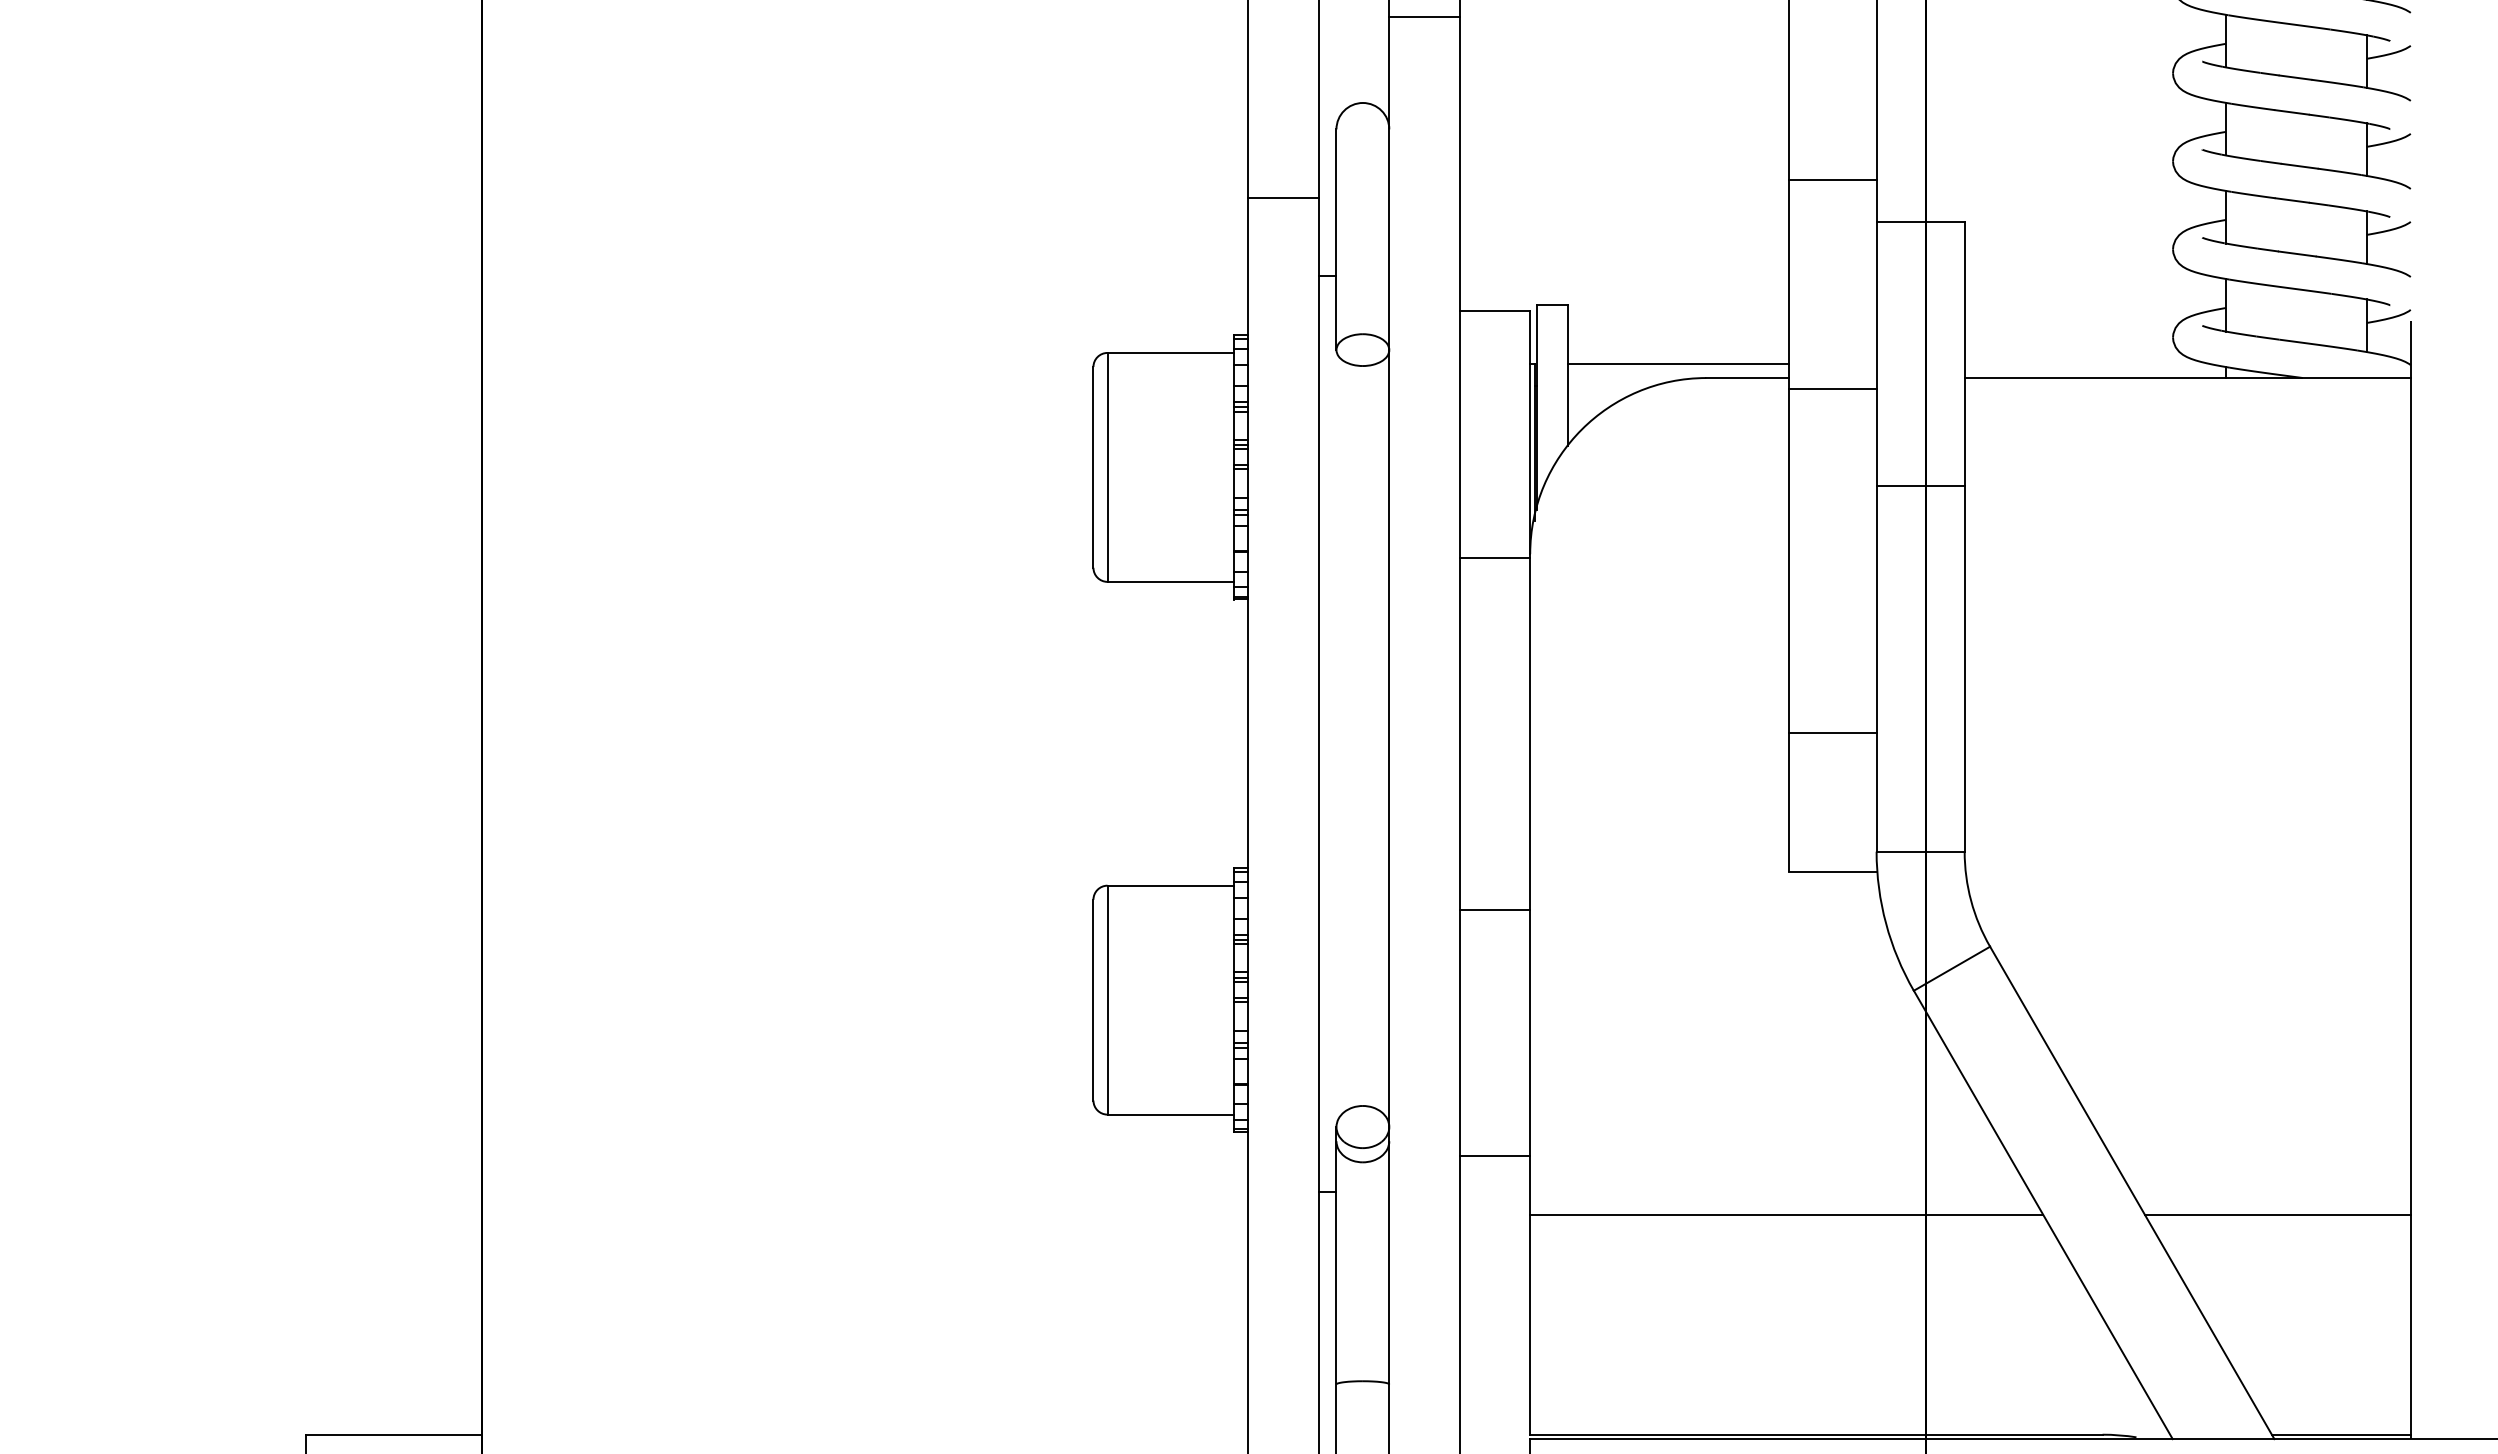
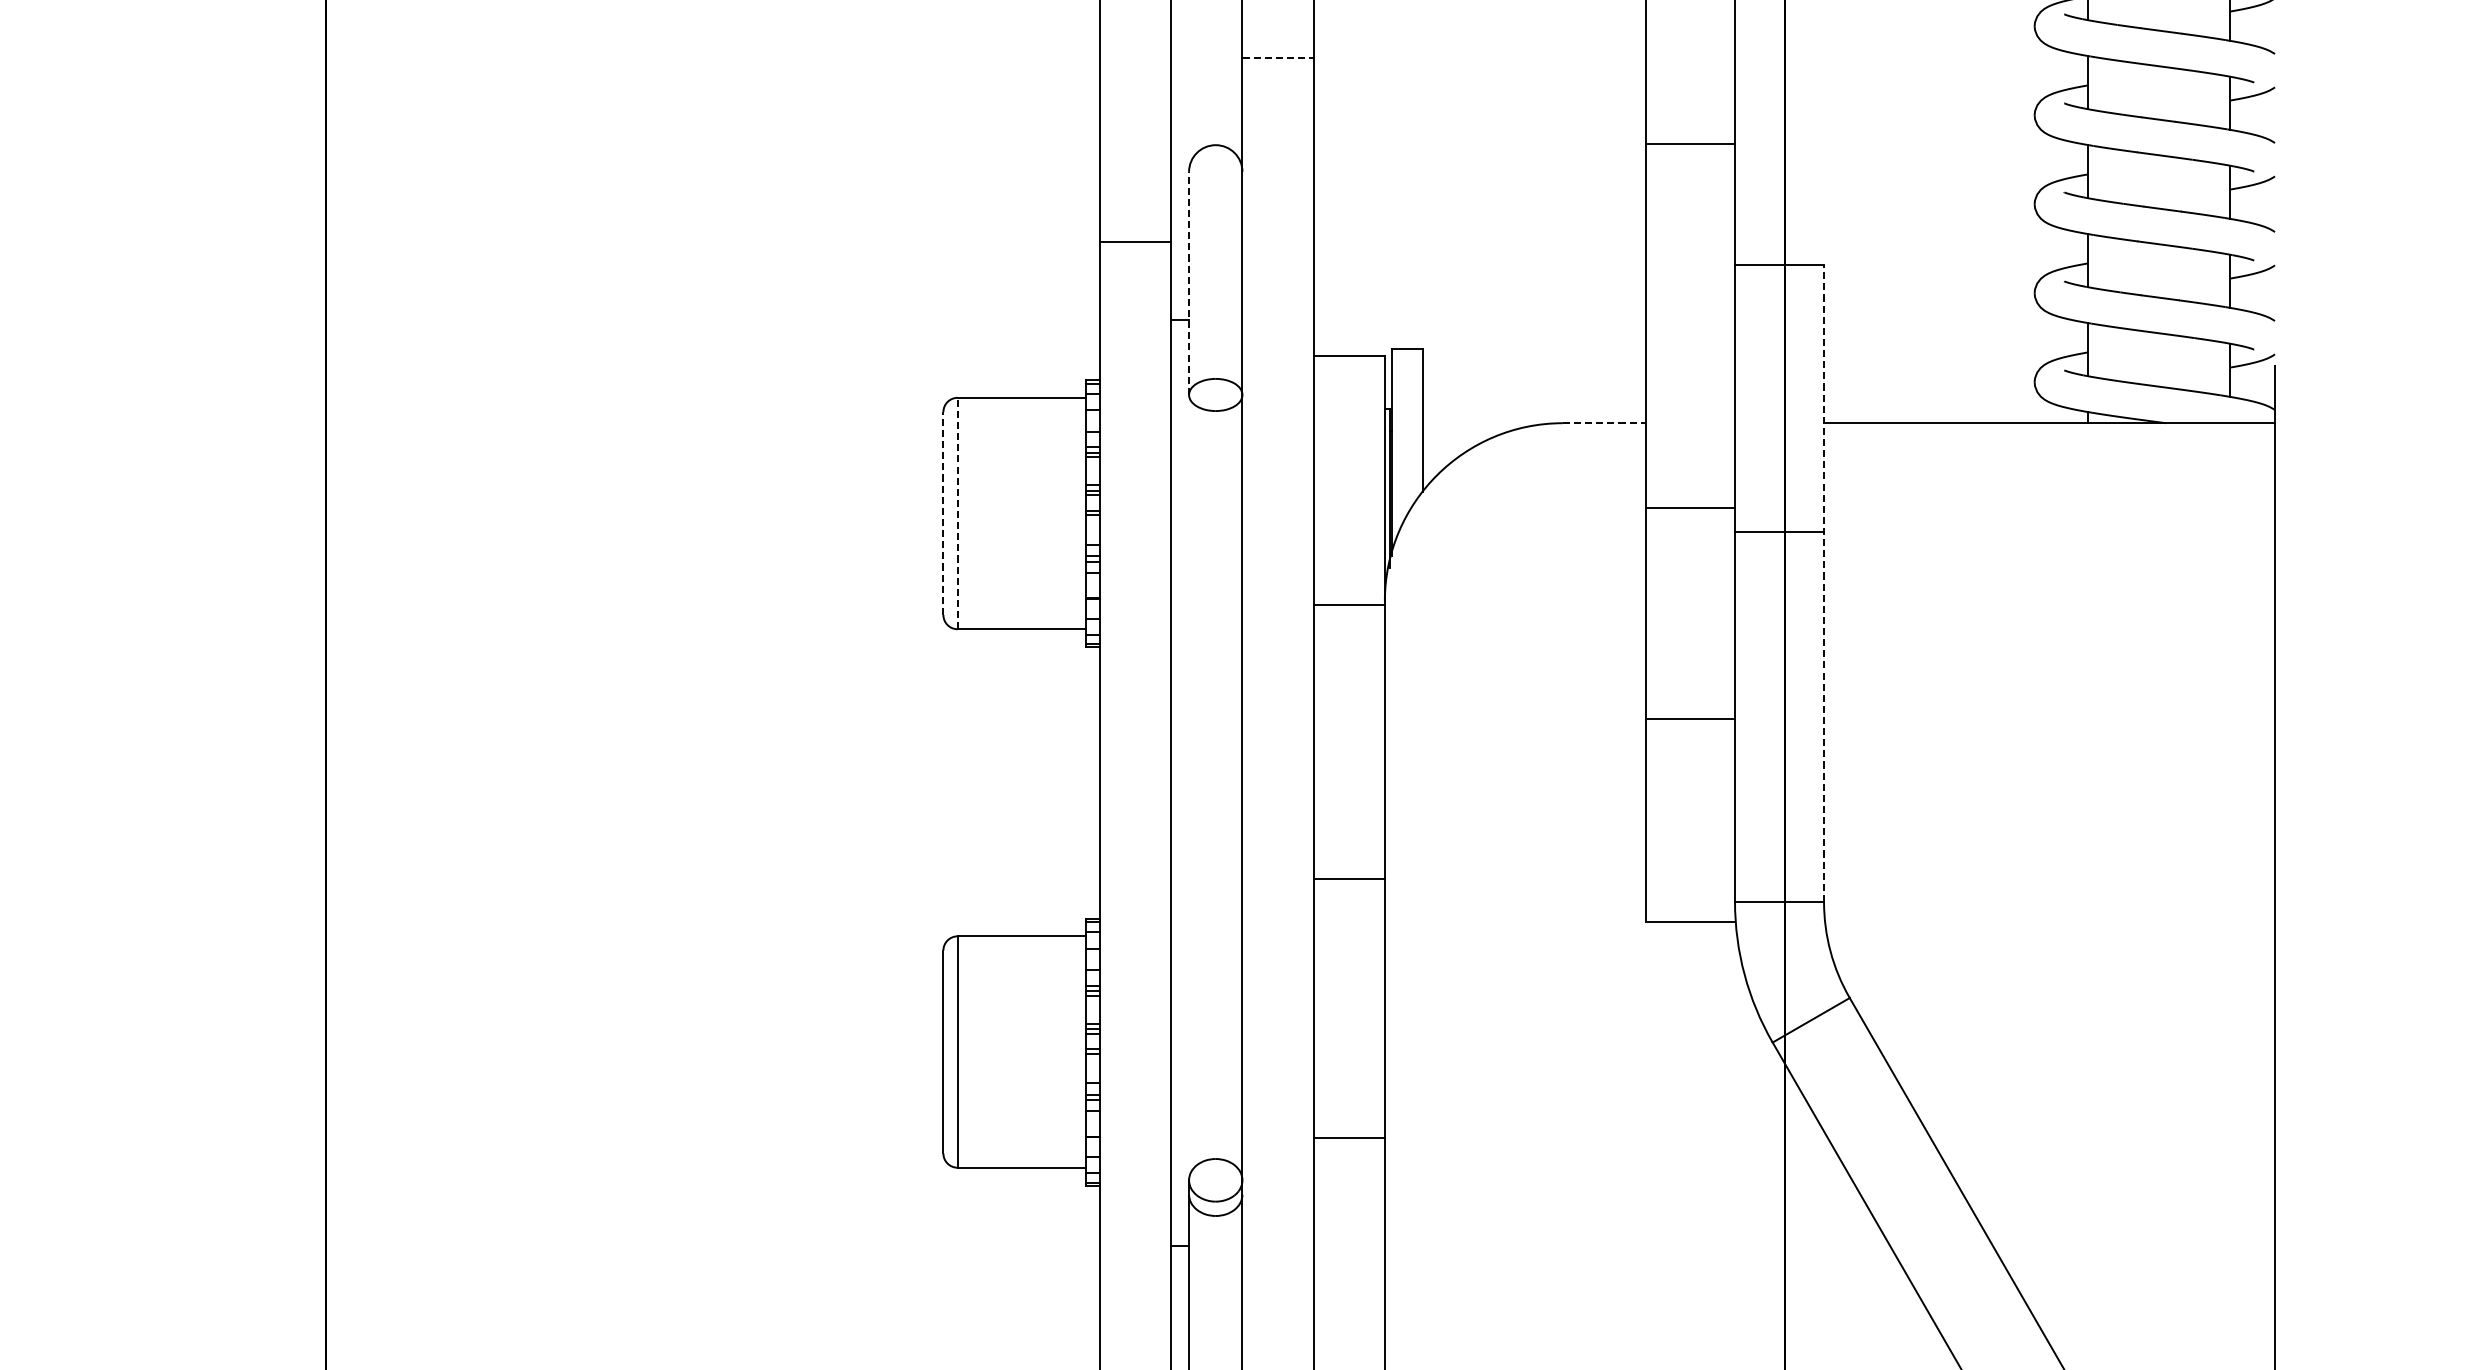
line: (1425, 17) -> (1279, 58), solid -> dashed
line: (1832, 179) -> (1690, 143), moved
line: (1336, 239) -> (1189, 283), solid -> dashed
line: (1678, 363) -> (1534, 408), removed
line: (1747, 378) -> (1604, 423), solid -> dashed
line: (1832, 389) -> (1690, 508), moved
line: (1093, 466) -> (943, 512), solid -> dashed
line: (1107, 466) -> (957, 512), solid -> dashed
line: (1964, 536) -> (1823, 583), solid -> dashed
line: (1832, 733) -> (1690, 718), moved
line: (1494, 909) -> (1348, 878), moved
line: (1494, 1156) -> (1348, 1138), moved
line: (1786, 1214) -> (1643, 1268), removed
line: (2277, 1214) -> (2140, 1268), removed

